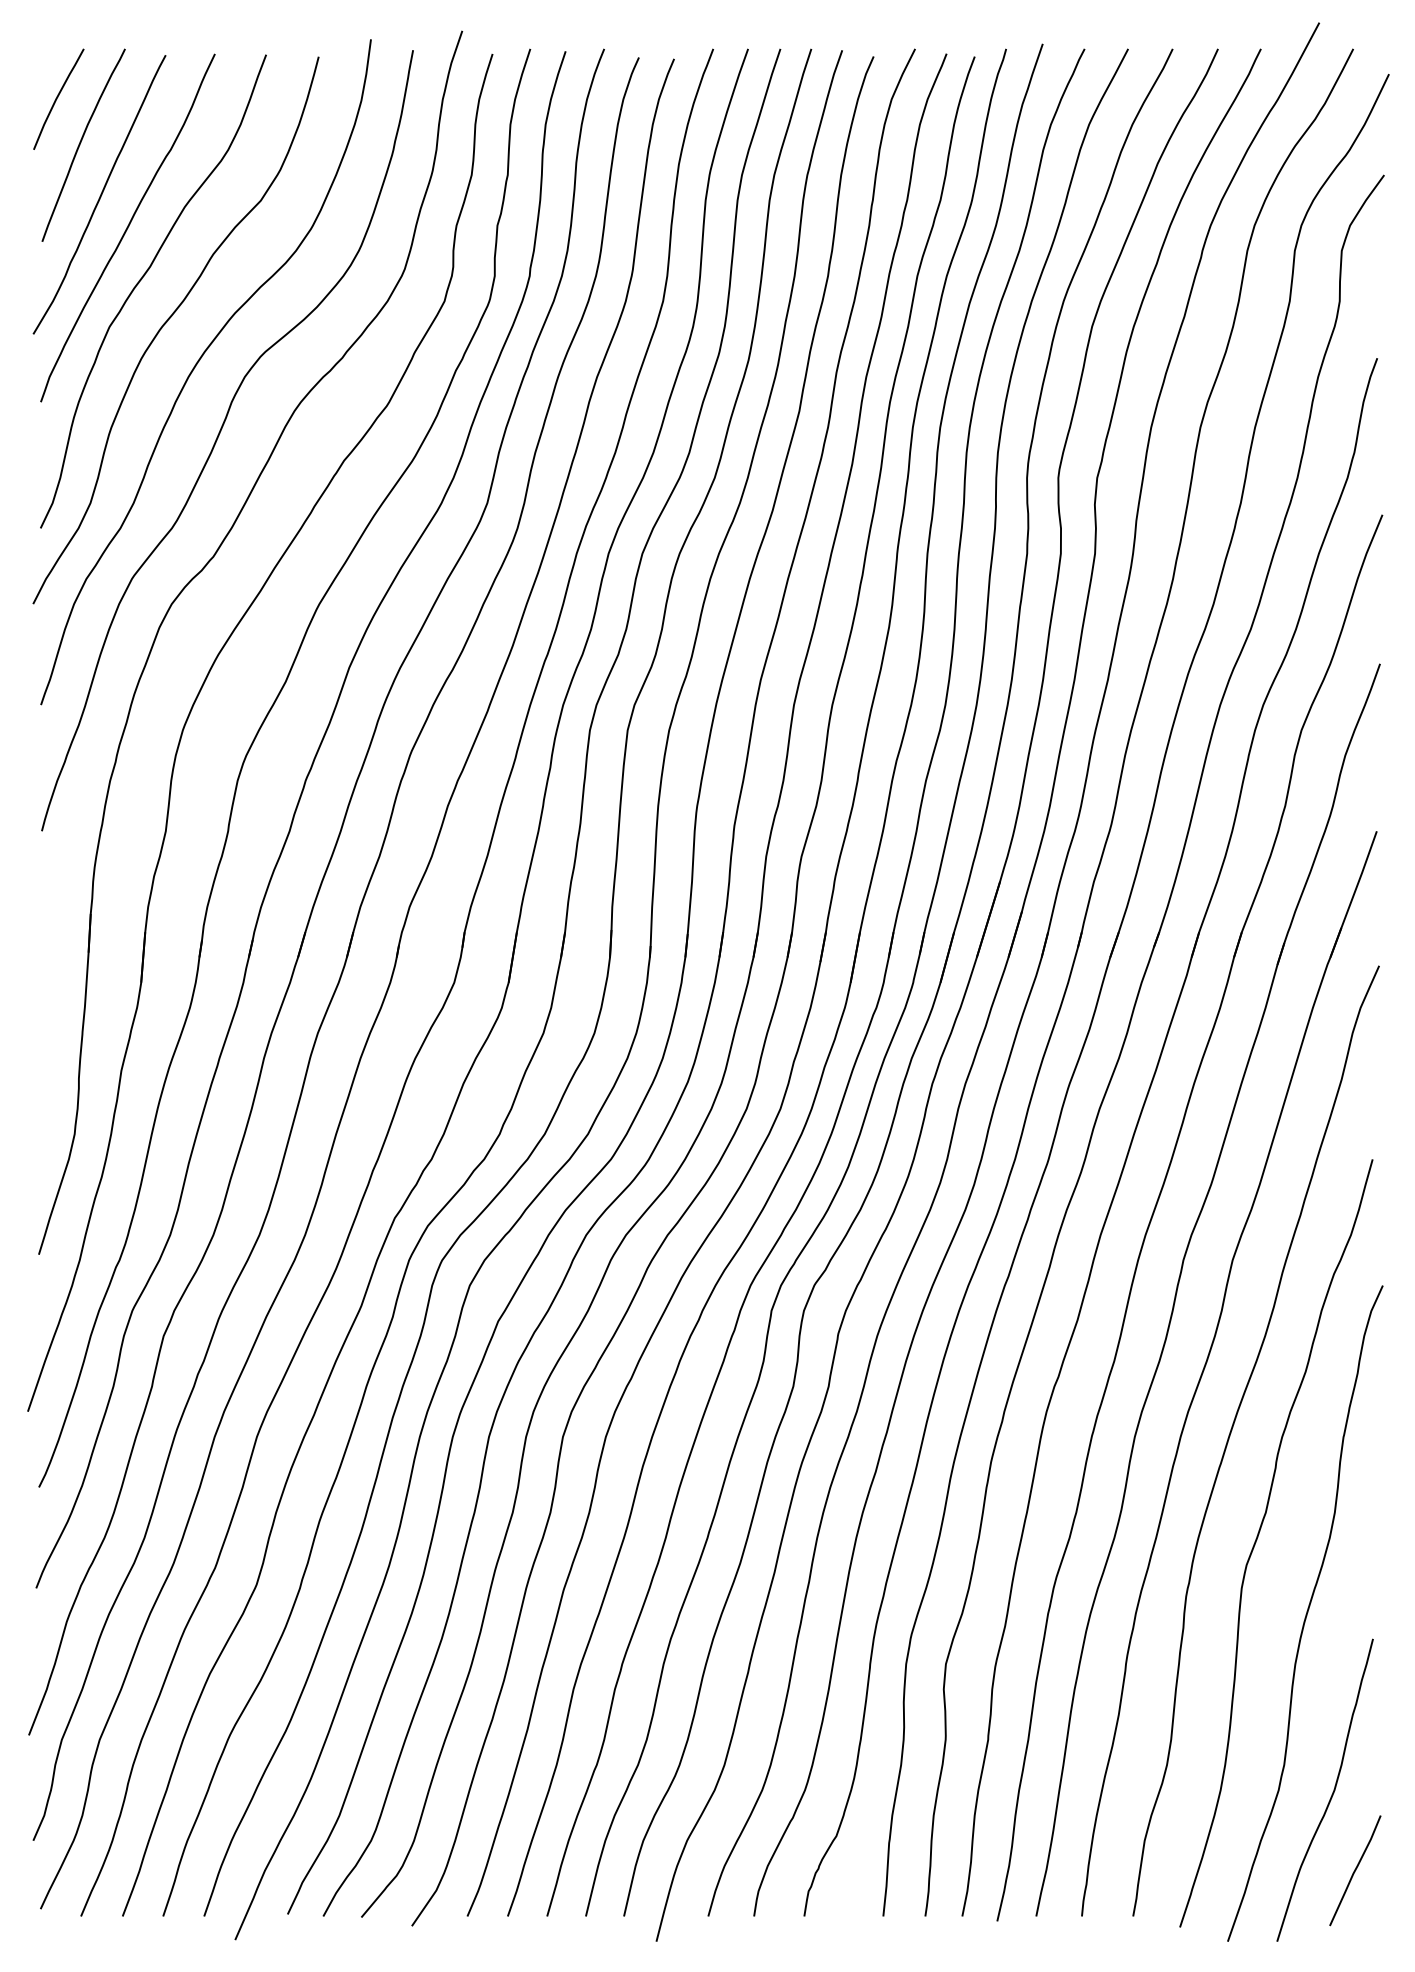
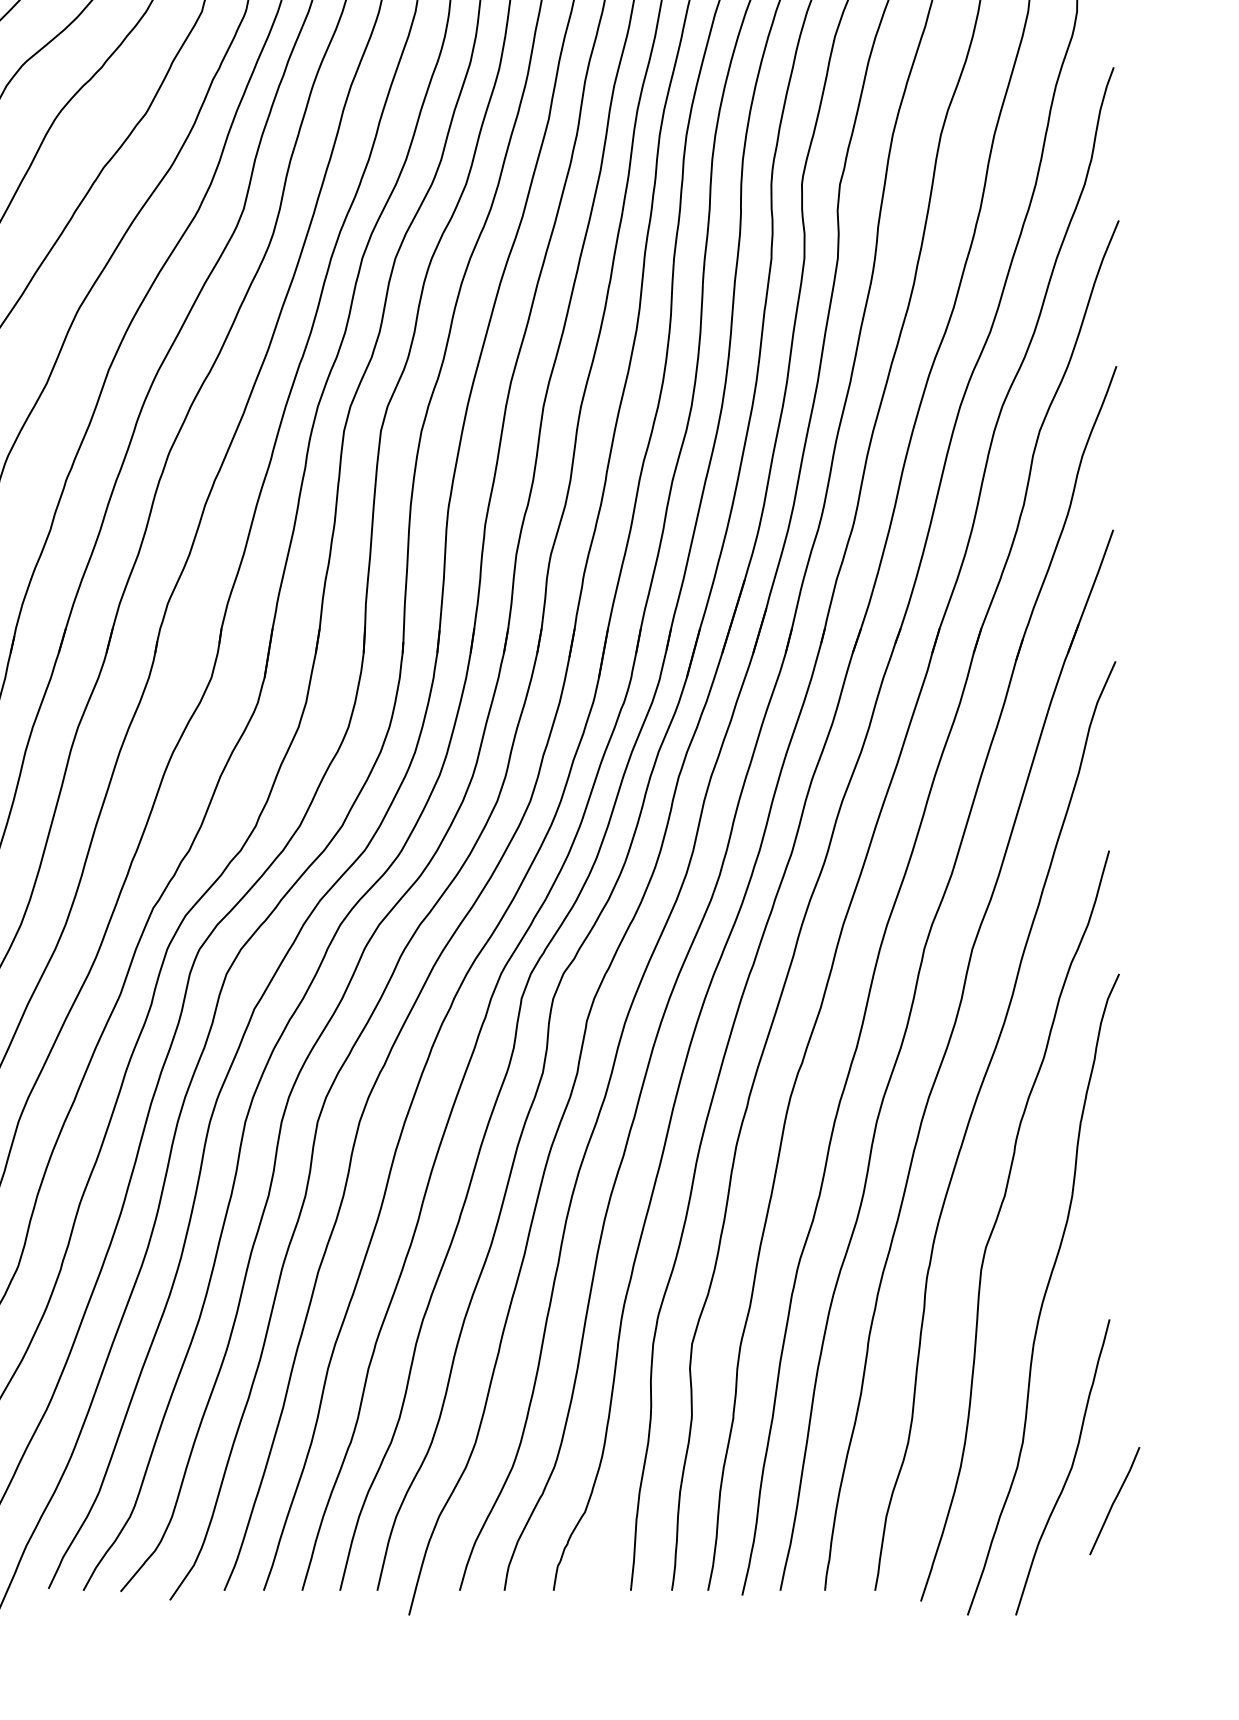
curve: (1355, 1870) -> (1114, 1500), moved

